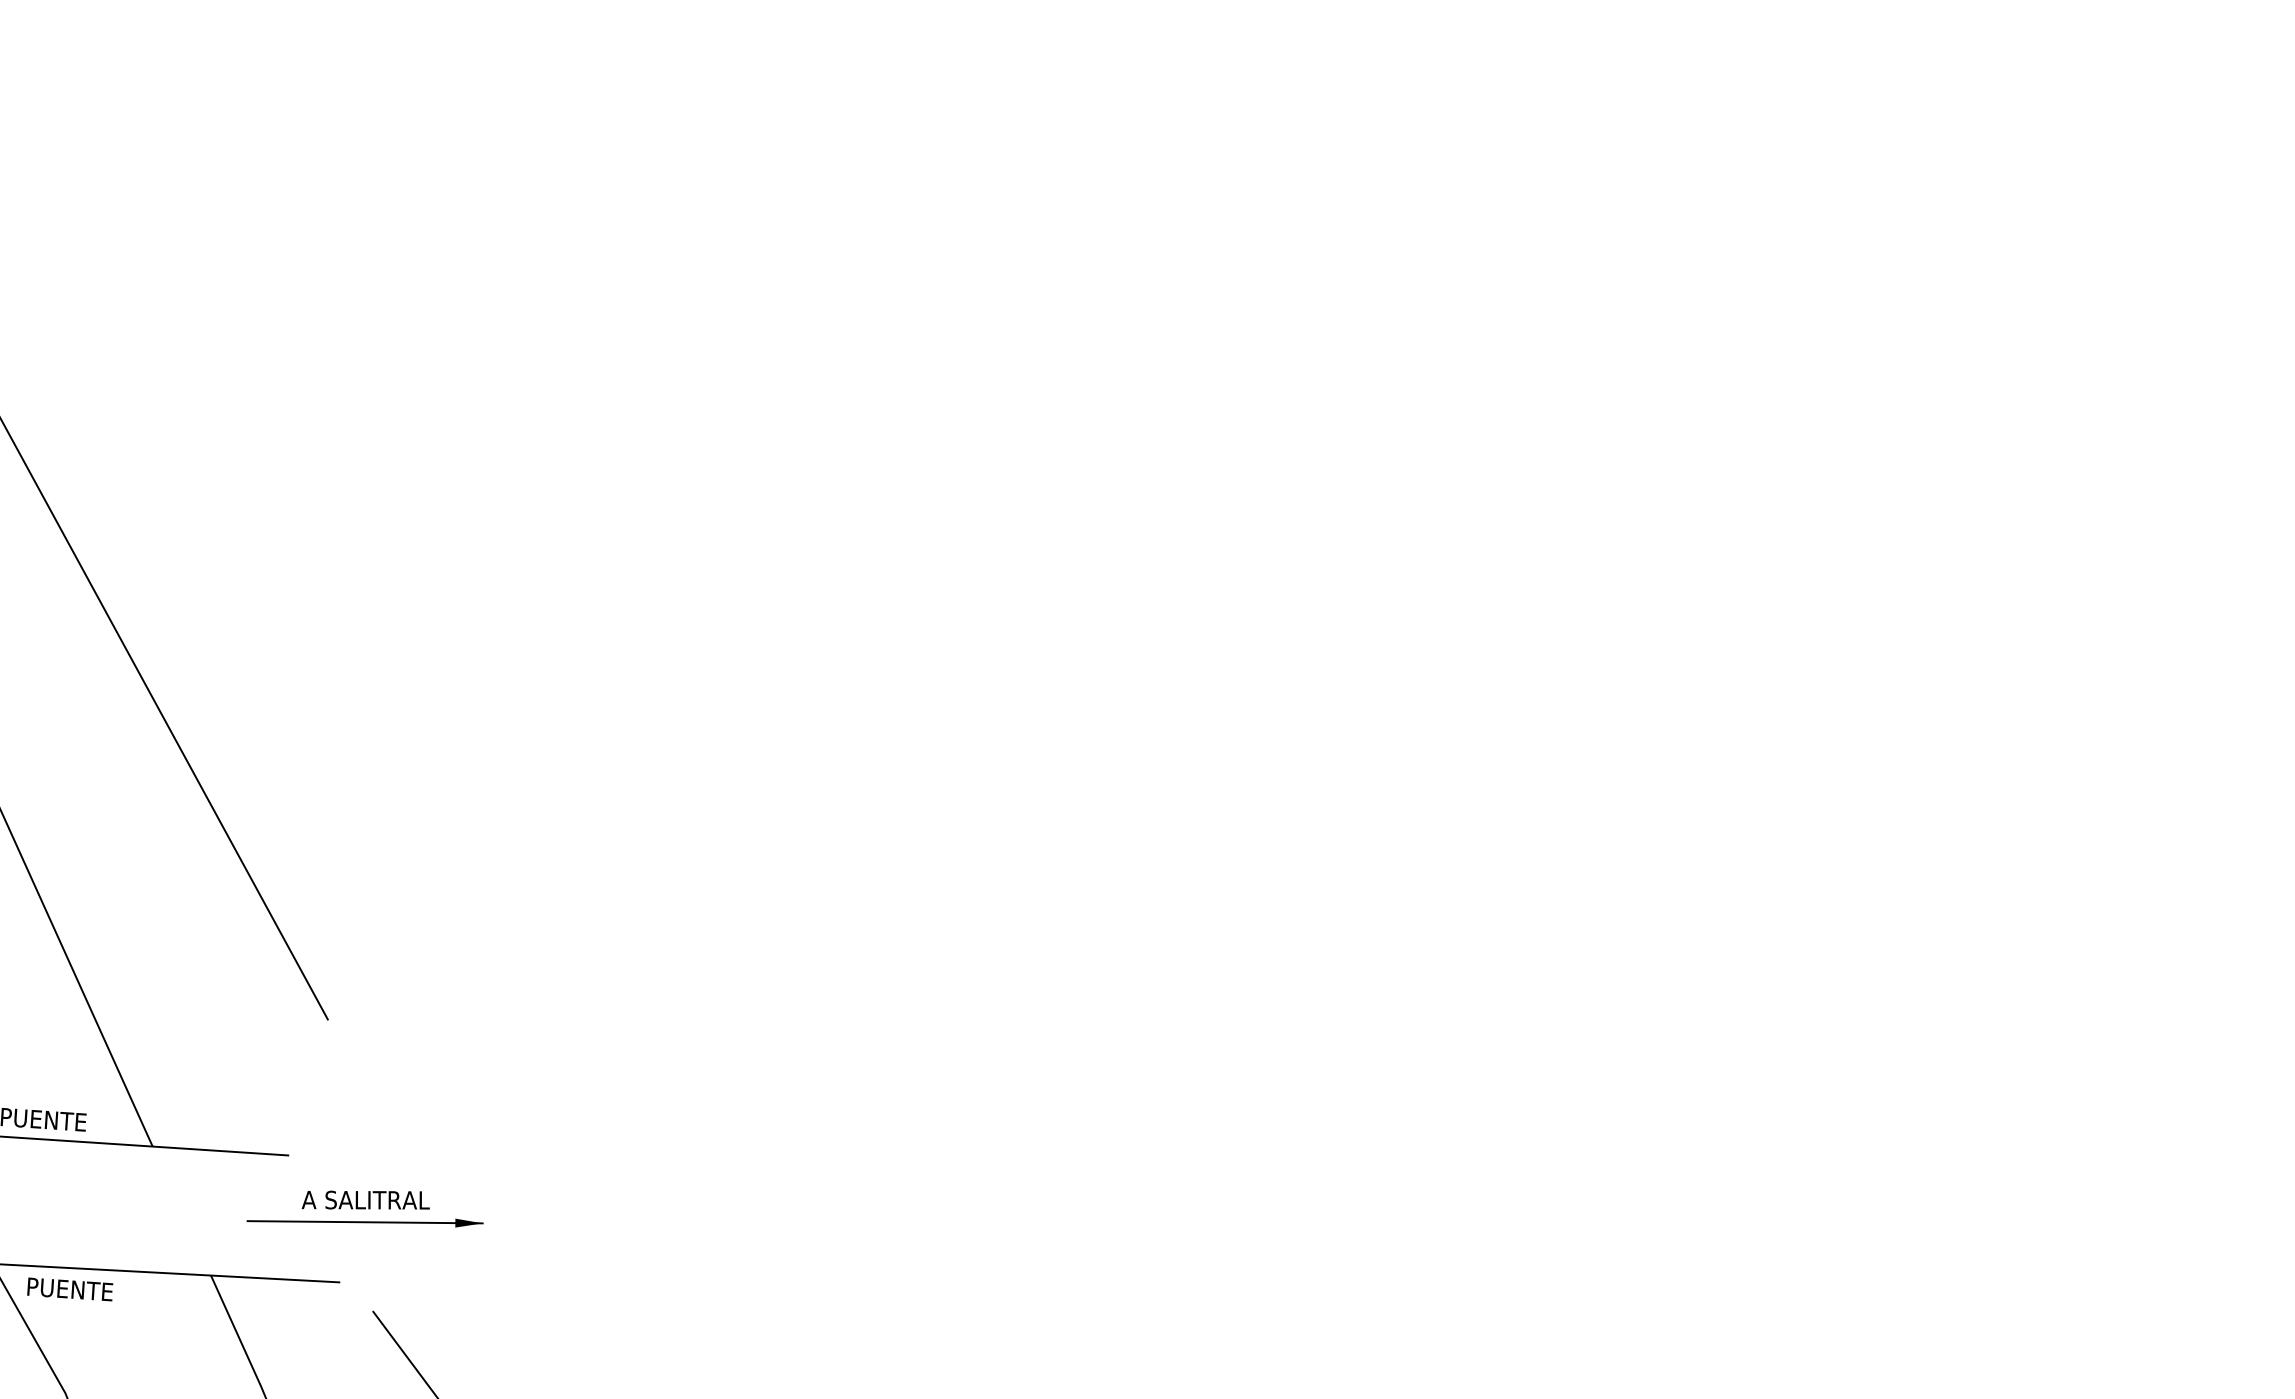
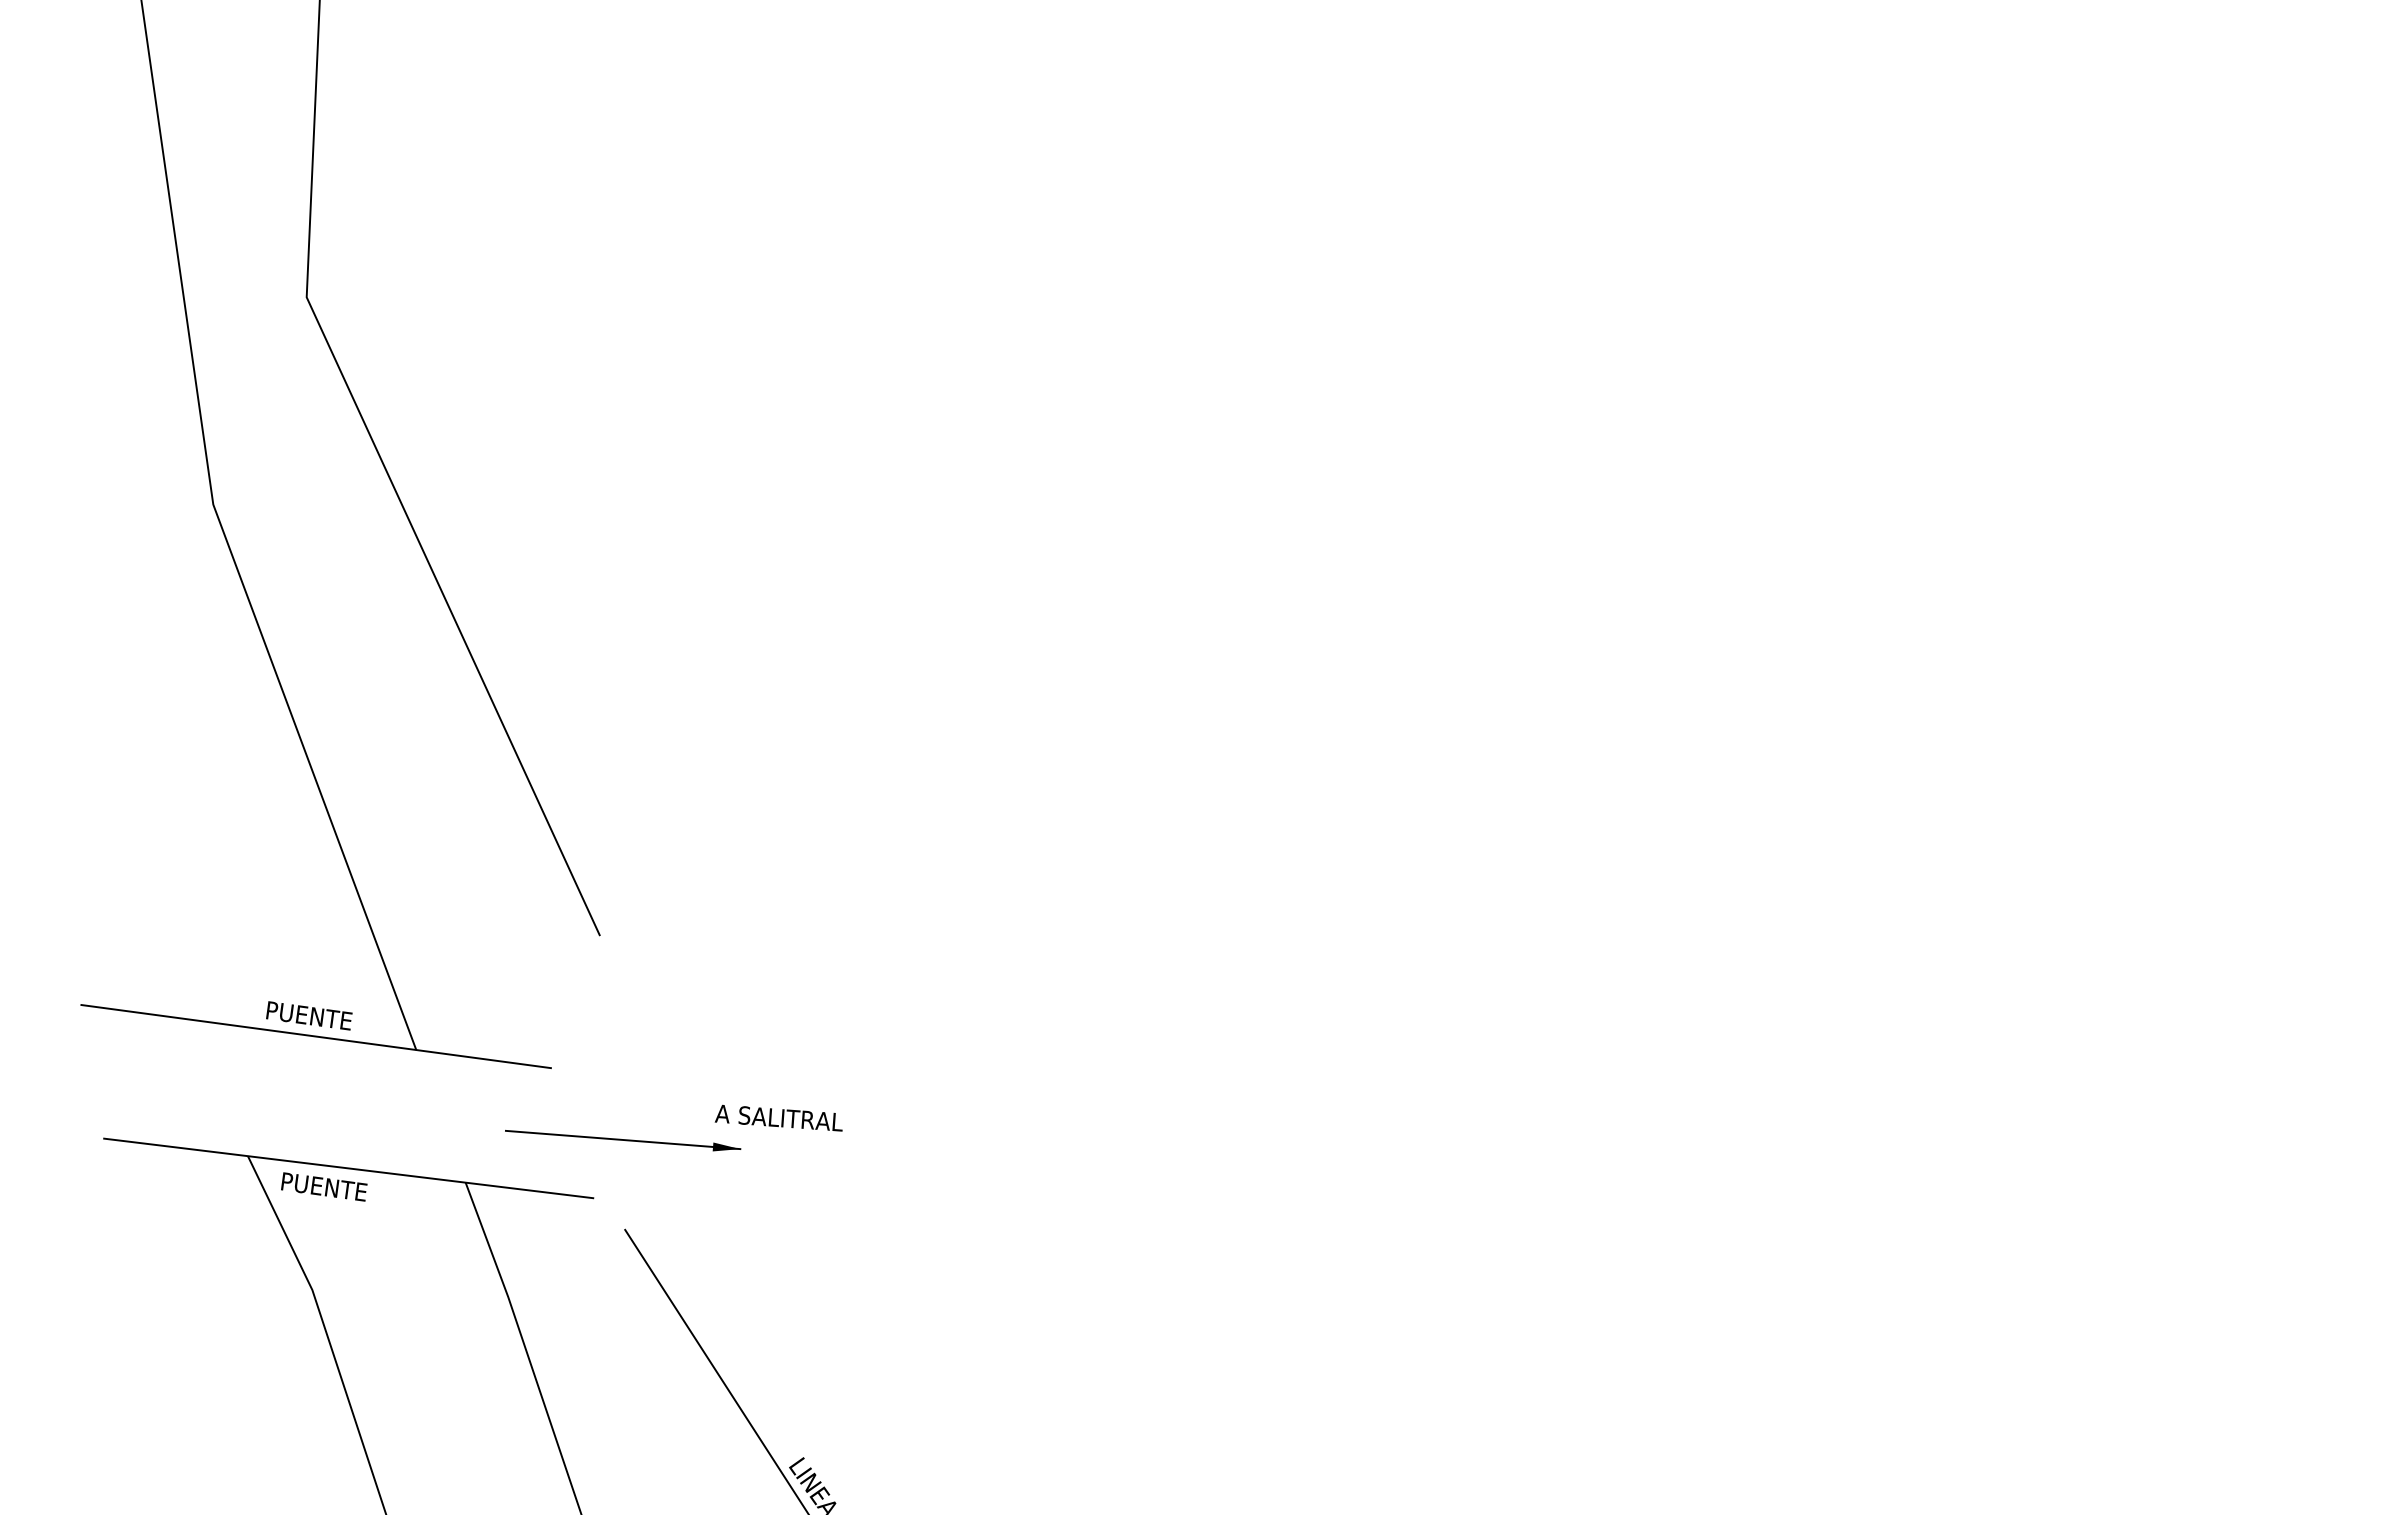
text: (365, 1199) -> (778, 1117), moved

